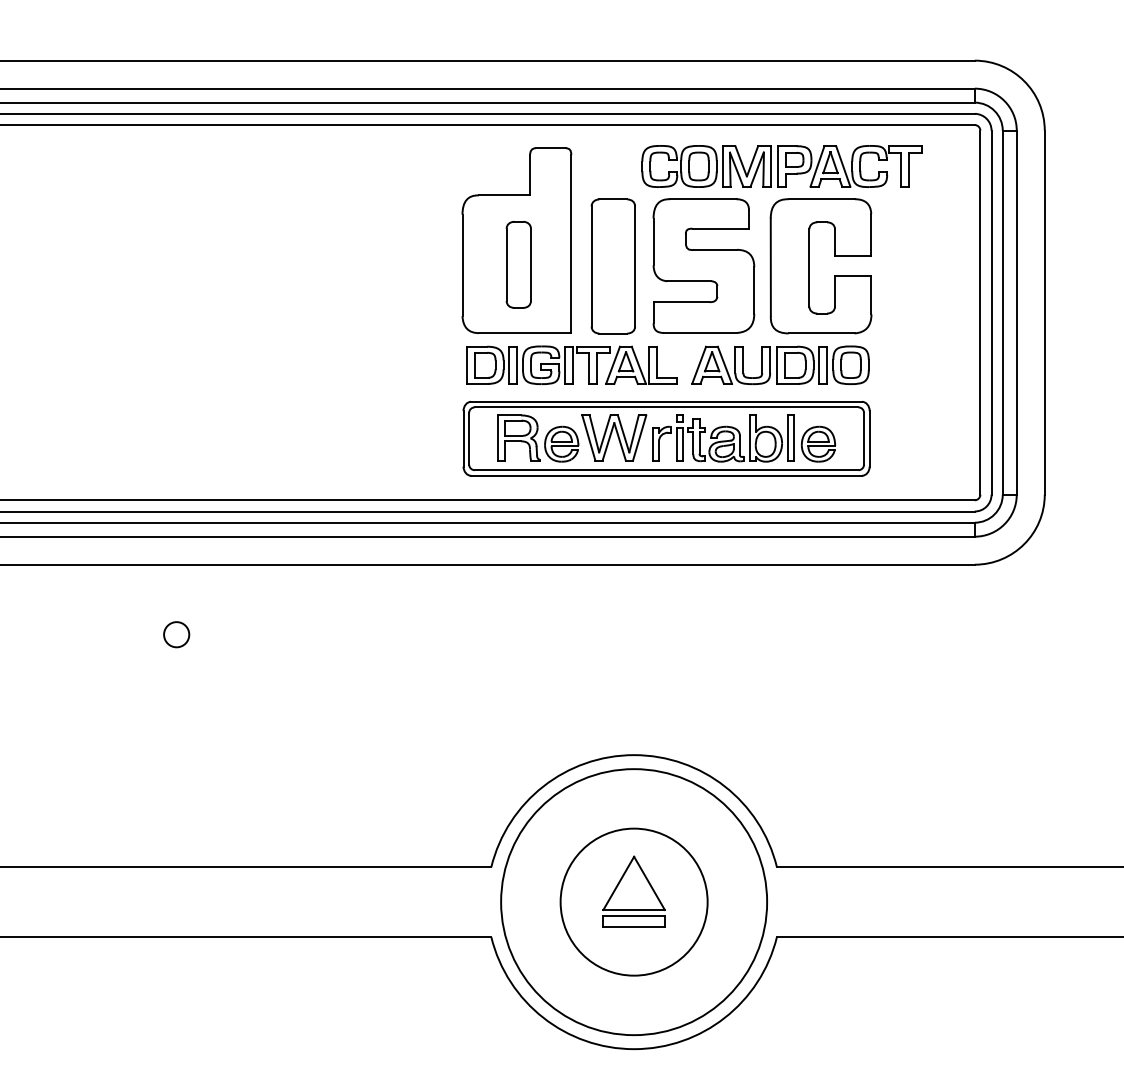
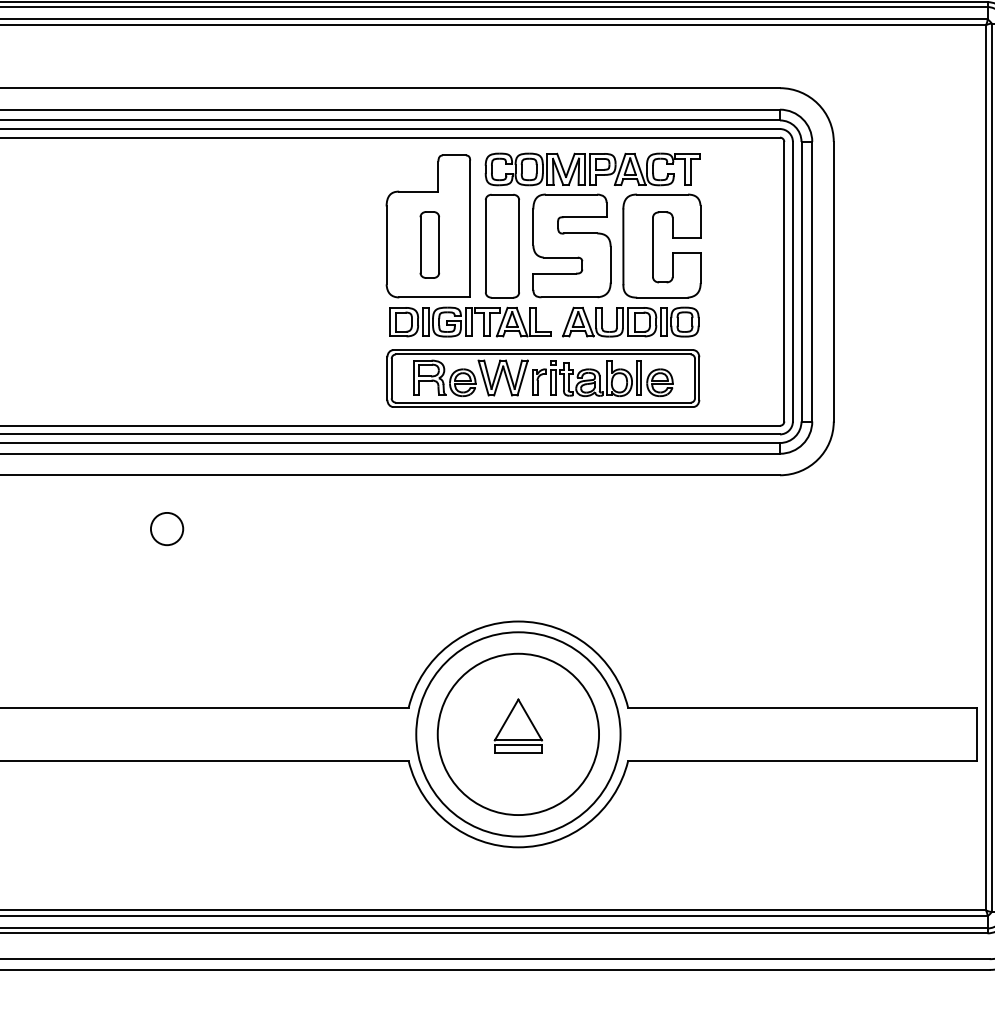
part: (781, 166) -> (592, 169), moved
circle: (175, 634) -> (166, 528), size x1.67
circle: (634, 902) -> (518, 734), size x1.43

